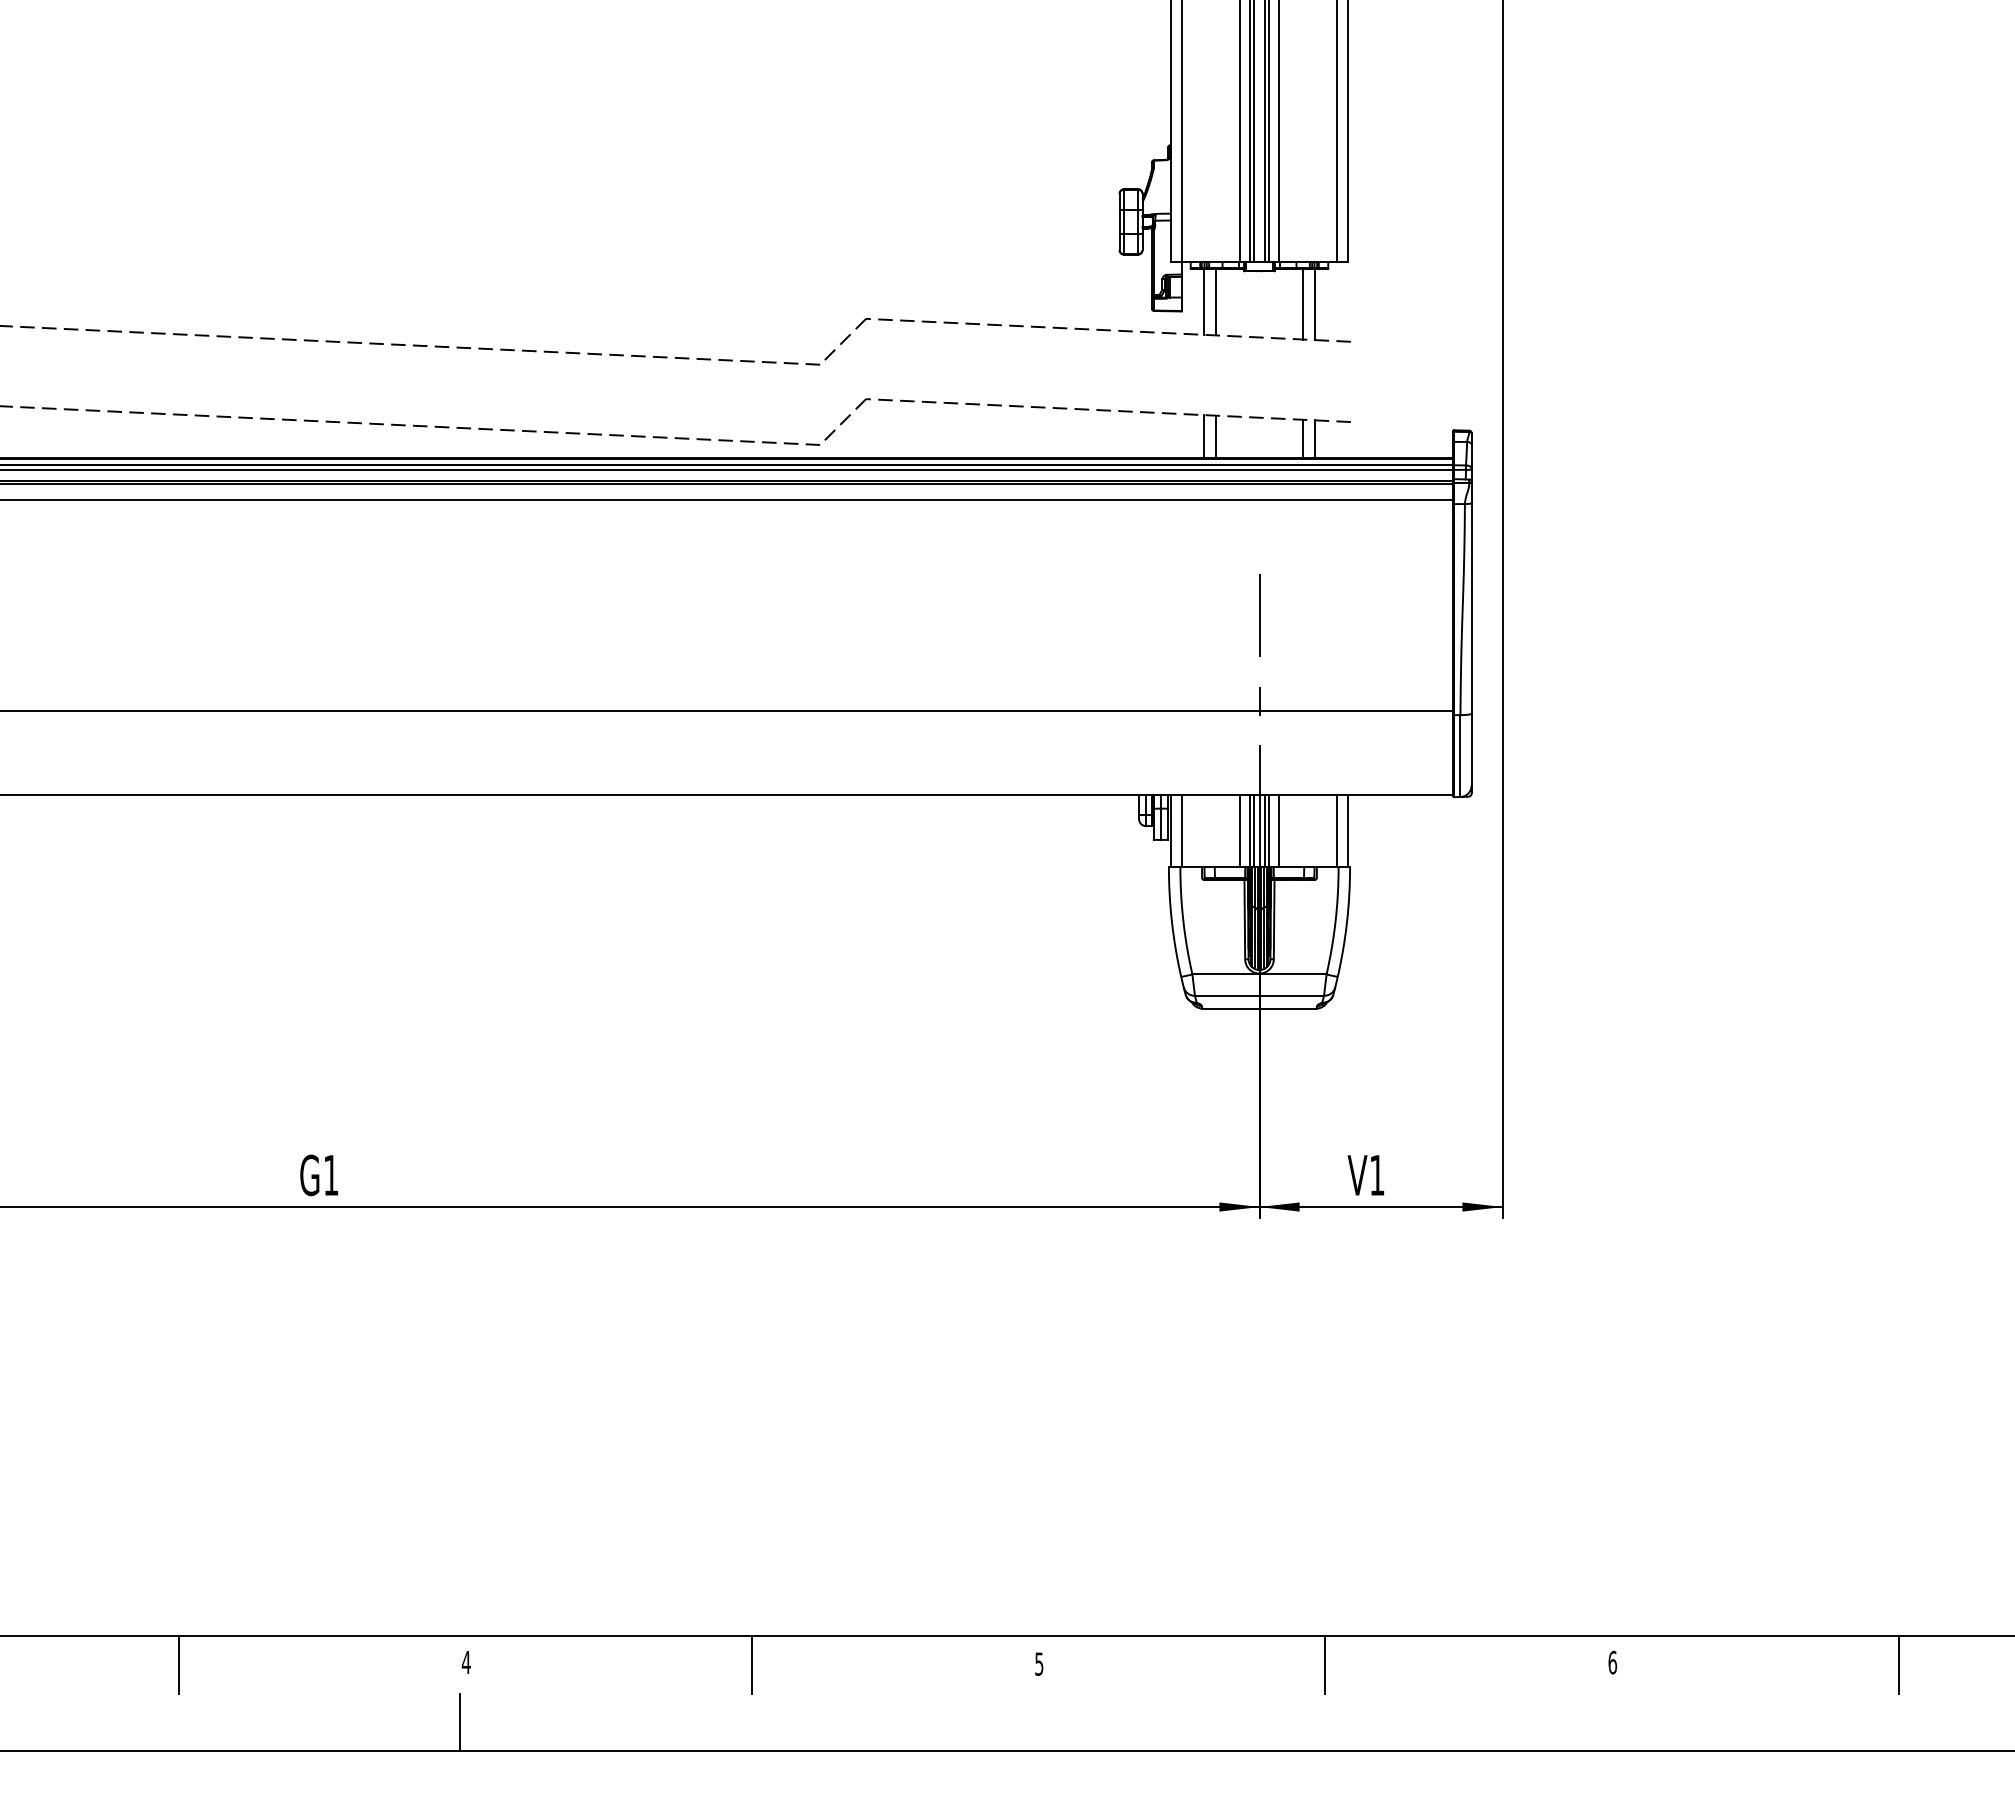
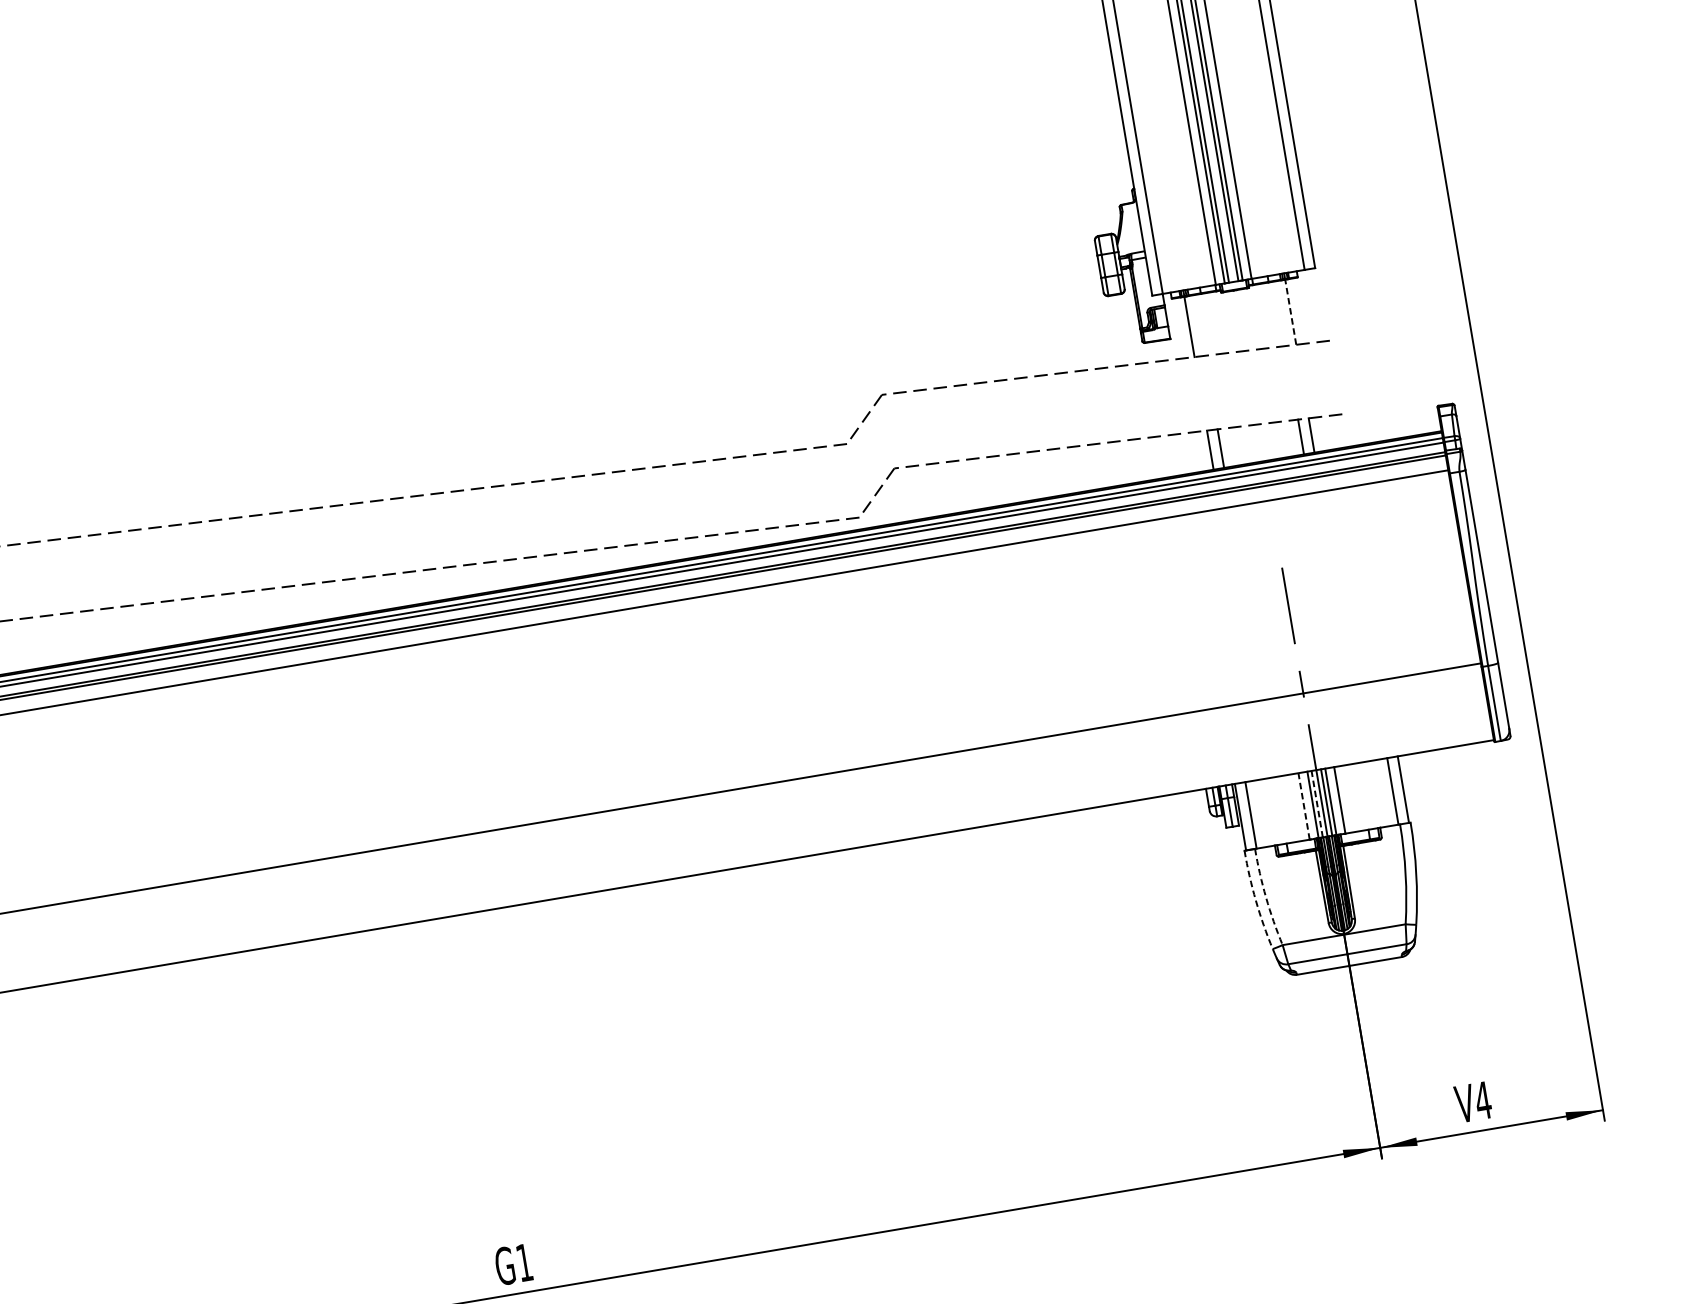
line: (1215, 302) -> (1199, 325), removed
line: (1303, 304) -> (1280, 313), removed
line: (1314, 304) -> (1290, 312), solid -> dashed
line: (1240, 830) -> (1304, 805), solid -> dashed
line: (1254, 830) -> (1317, 803), solid -> dashed
arc: (1183, 921) -> (1266, 897), solid -> dashed
arc: (1172, 922) -> (1256, 900), solid -> dashed
text: (1377, 1175) -> (1483, 1100), V1 -> V4

